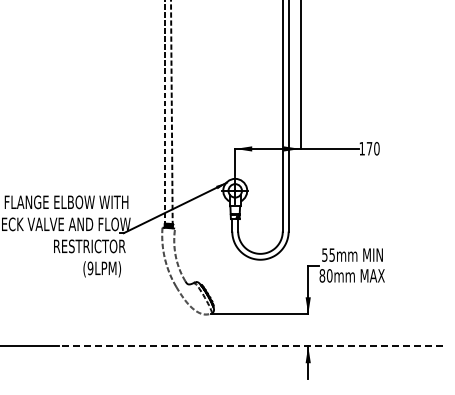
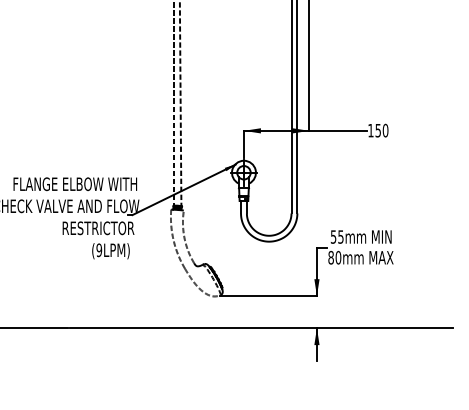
text: (368, 148) -> (377, 130), 170 -> 150
line: (252, 346) -> (261, 328), dashed -> solid

